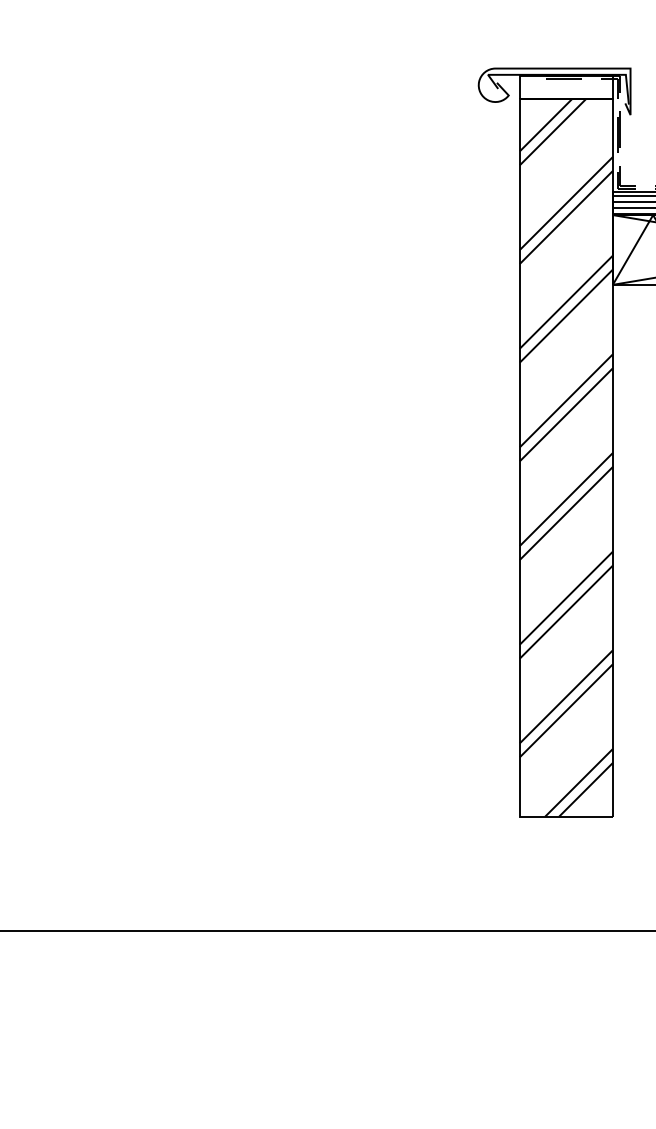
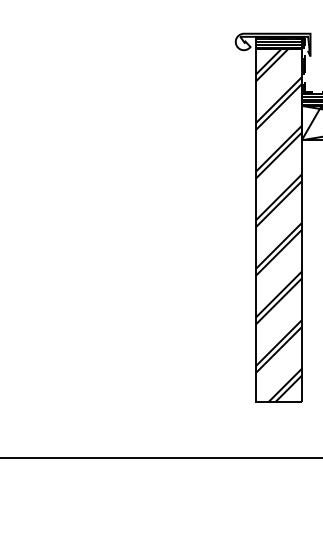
hatch: (565, 88) -> (278, 43), added

